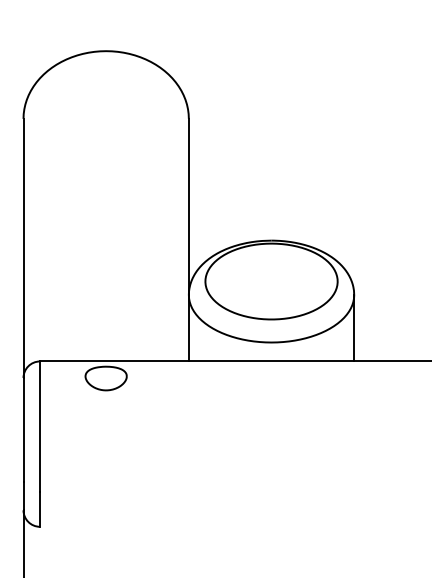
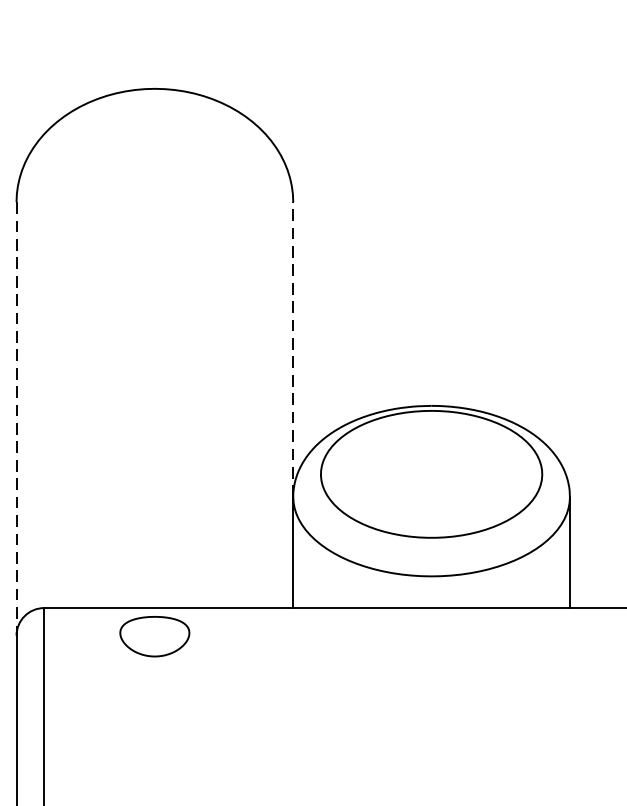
line: (188, 206) -> (292, 348), solid -> dashed
line: (23, 248) -> (16, 419), solid -> dashed

